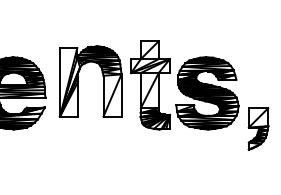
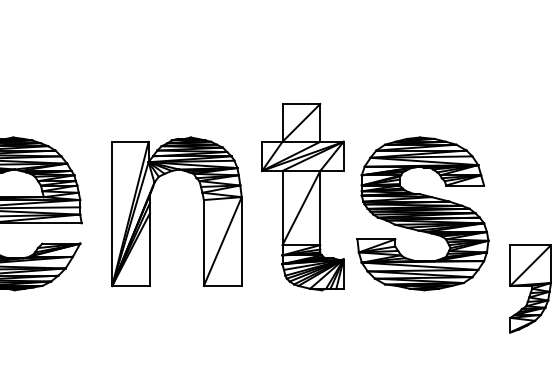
part: (78, 81) -> (151, 212), moved

